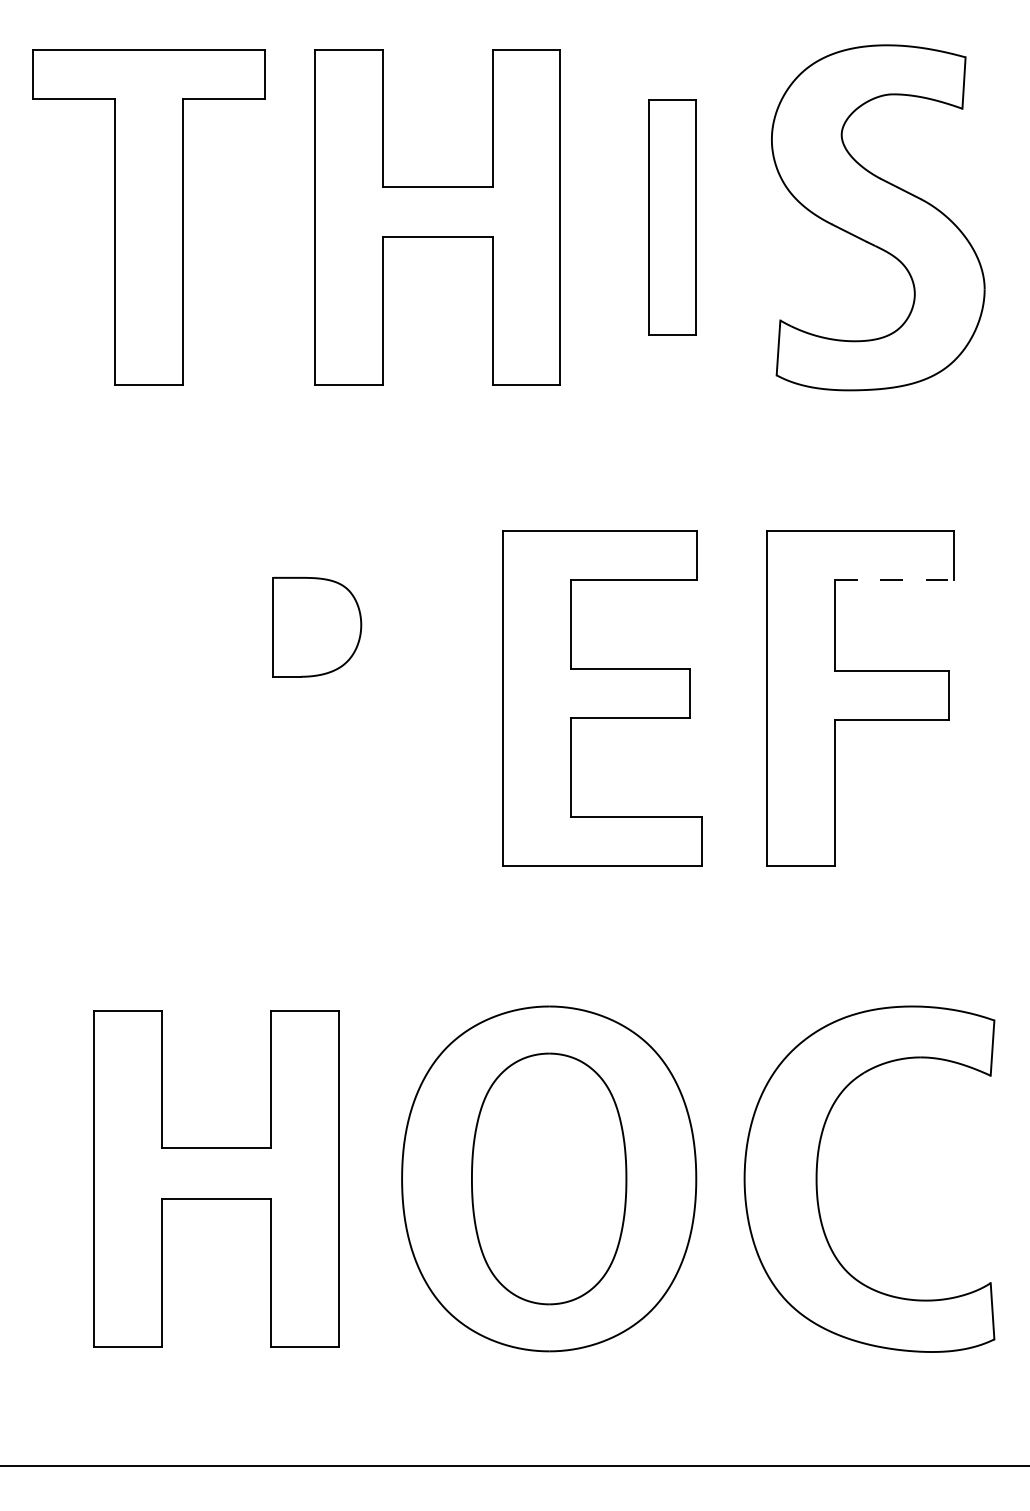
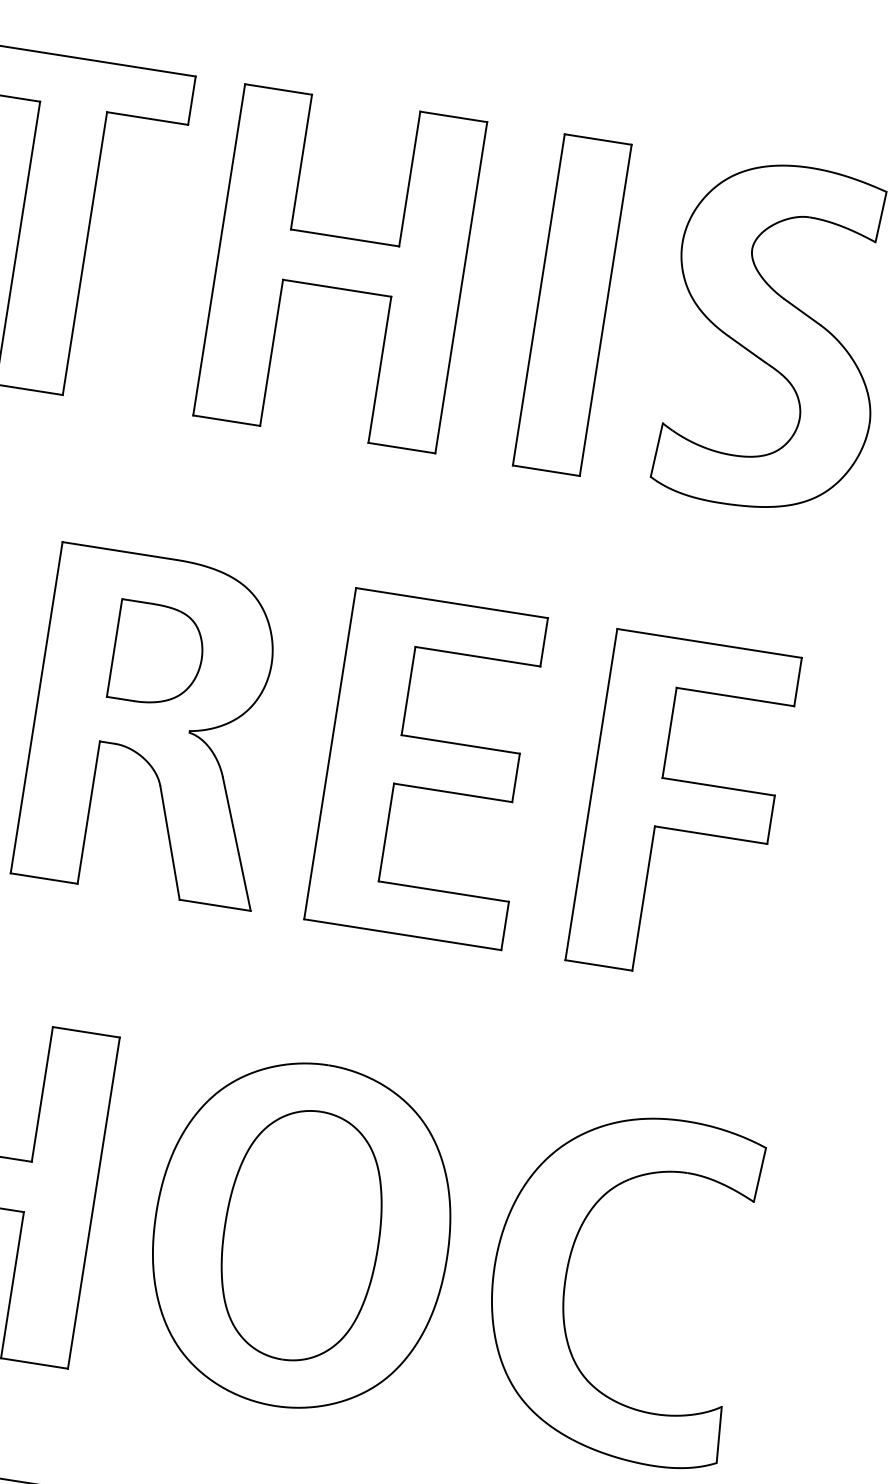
part: (672, 217) -> (572, 304), size x1.43
line: (894, 579) -> (735, 696), dashed -> solid
part: (327, 697) -> (157, 725), added

